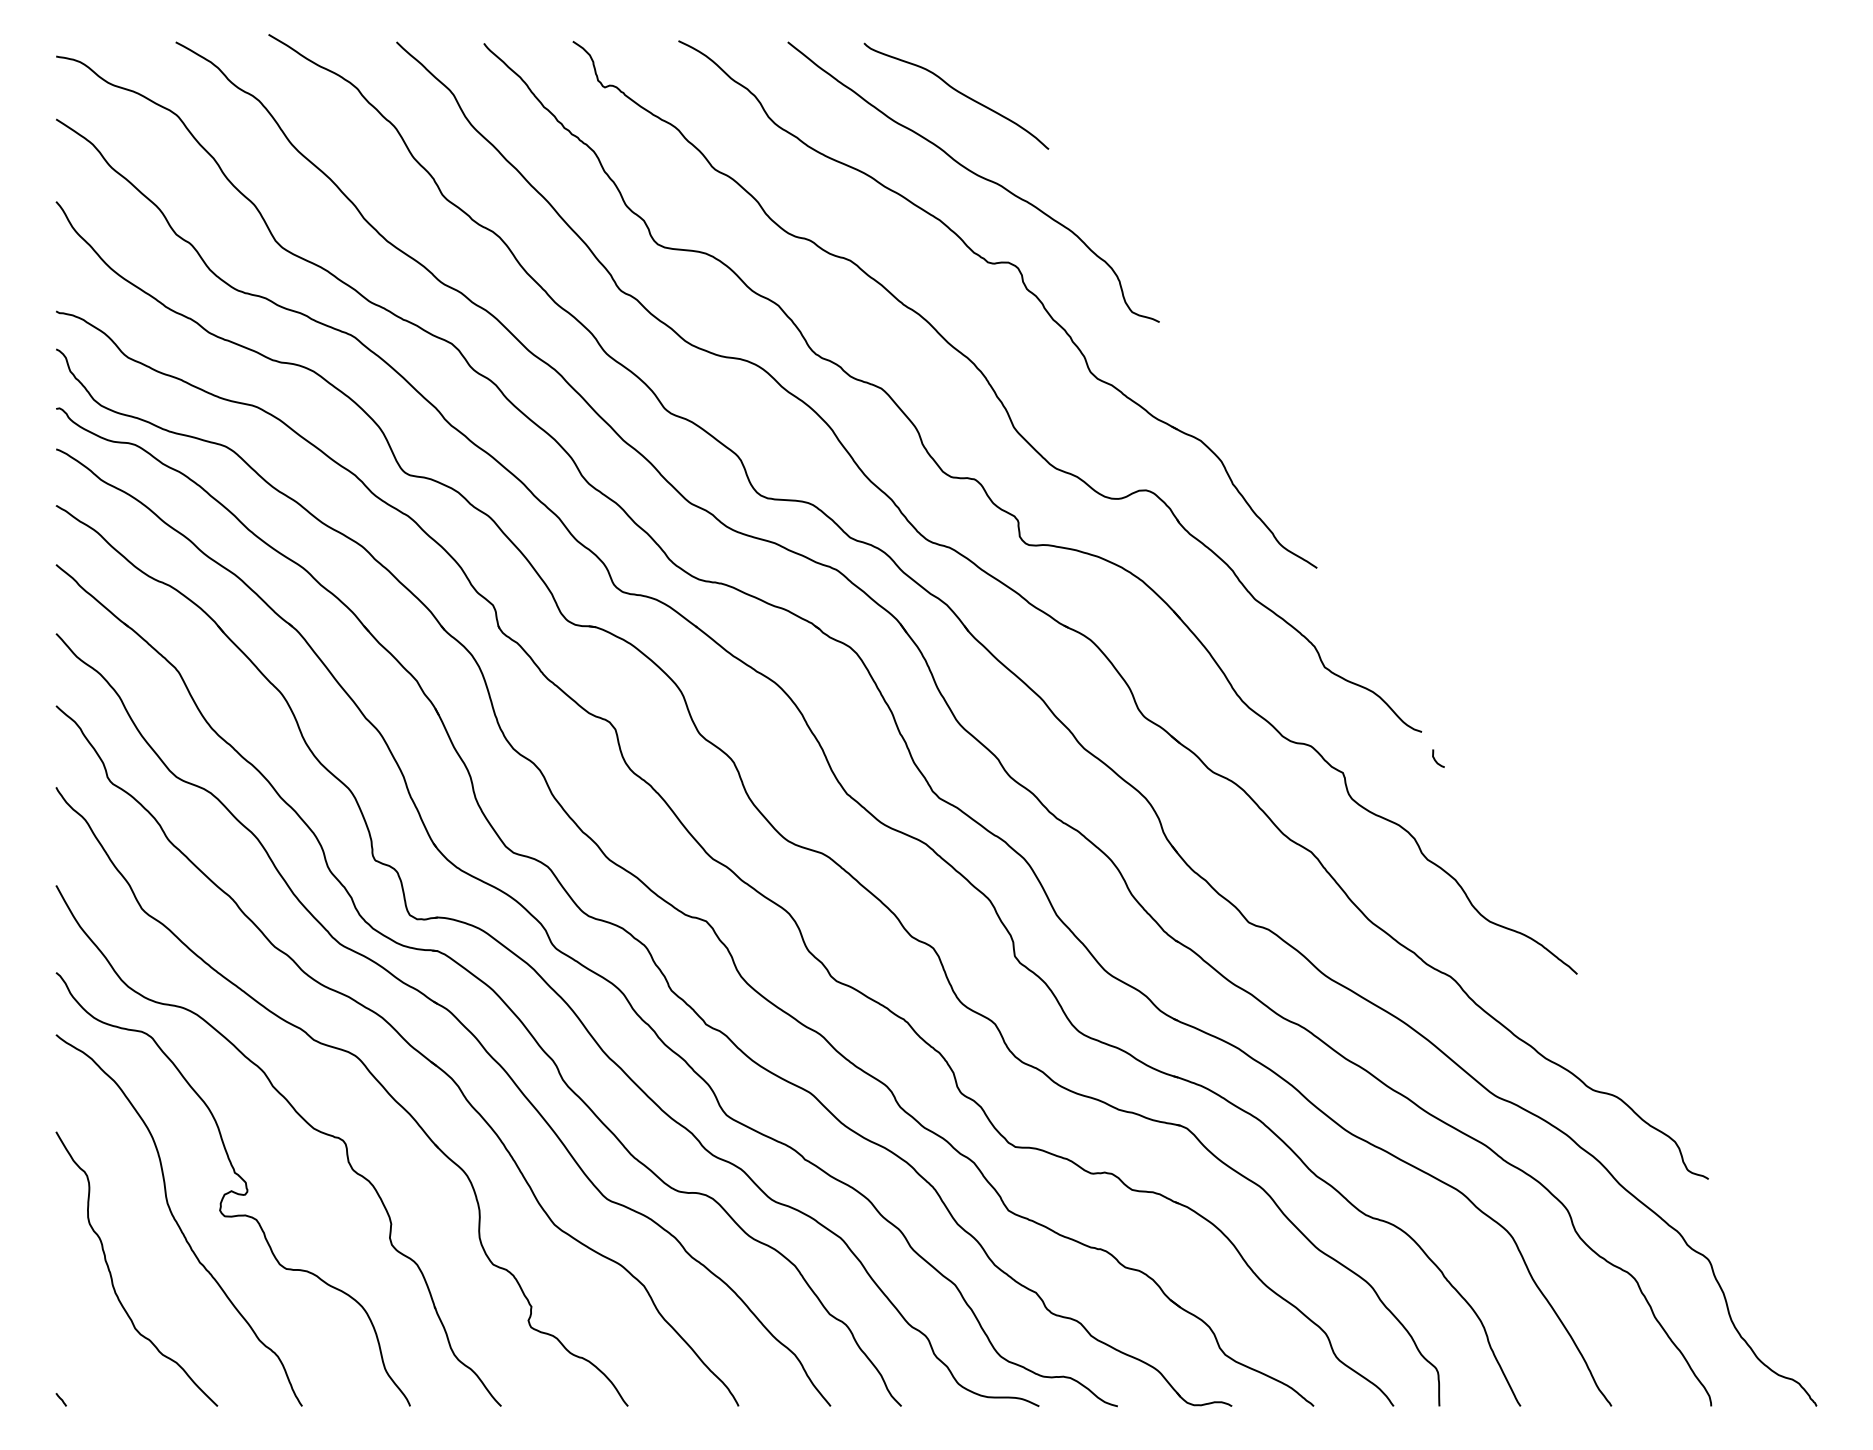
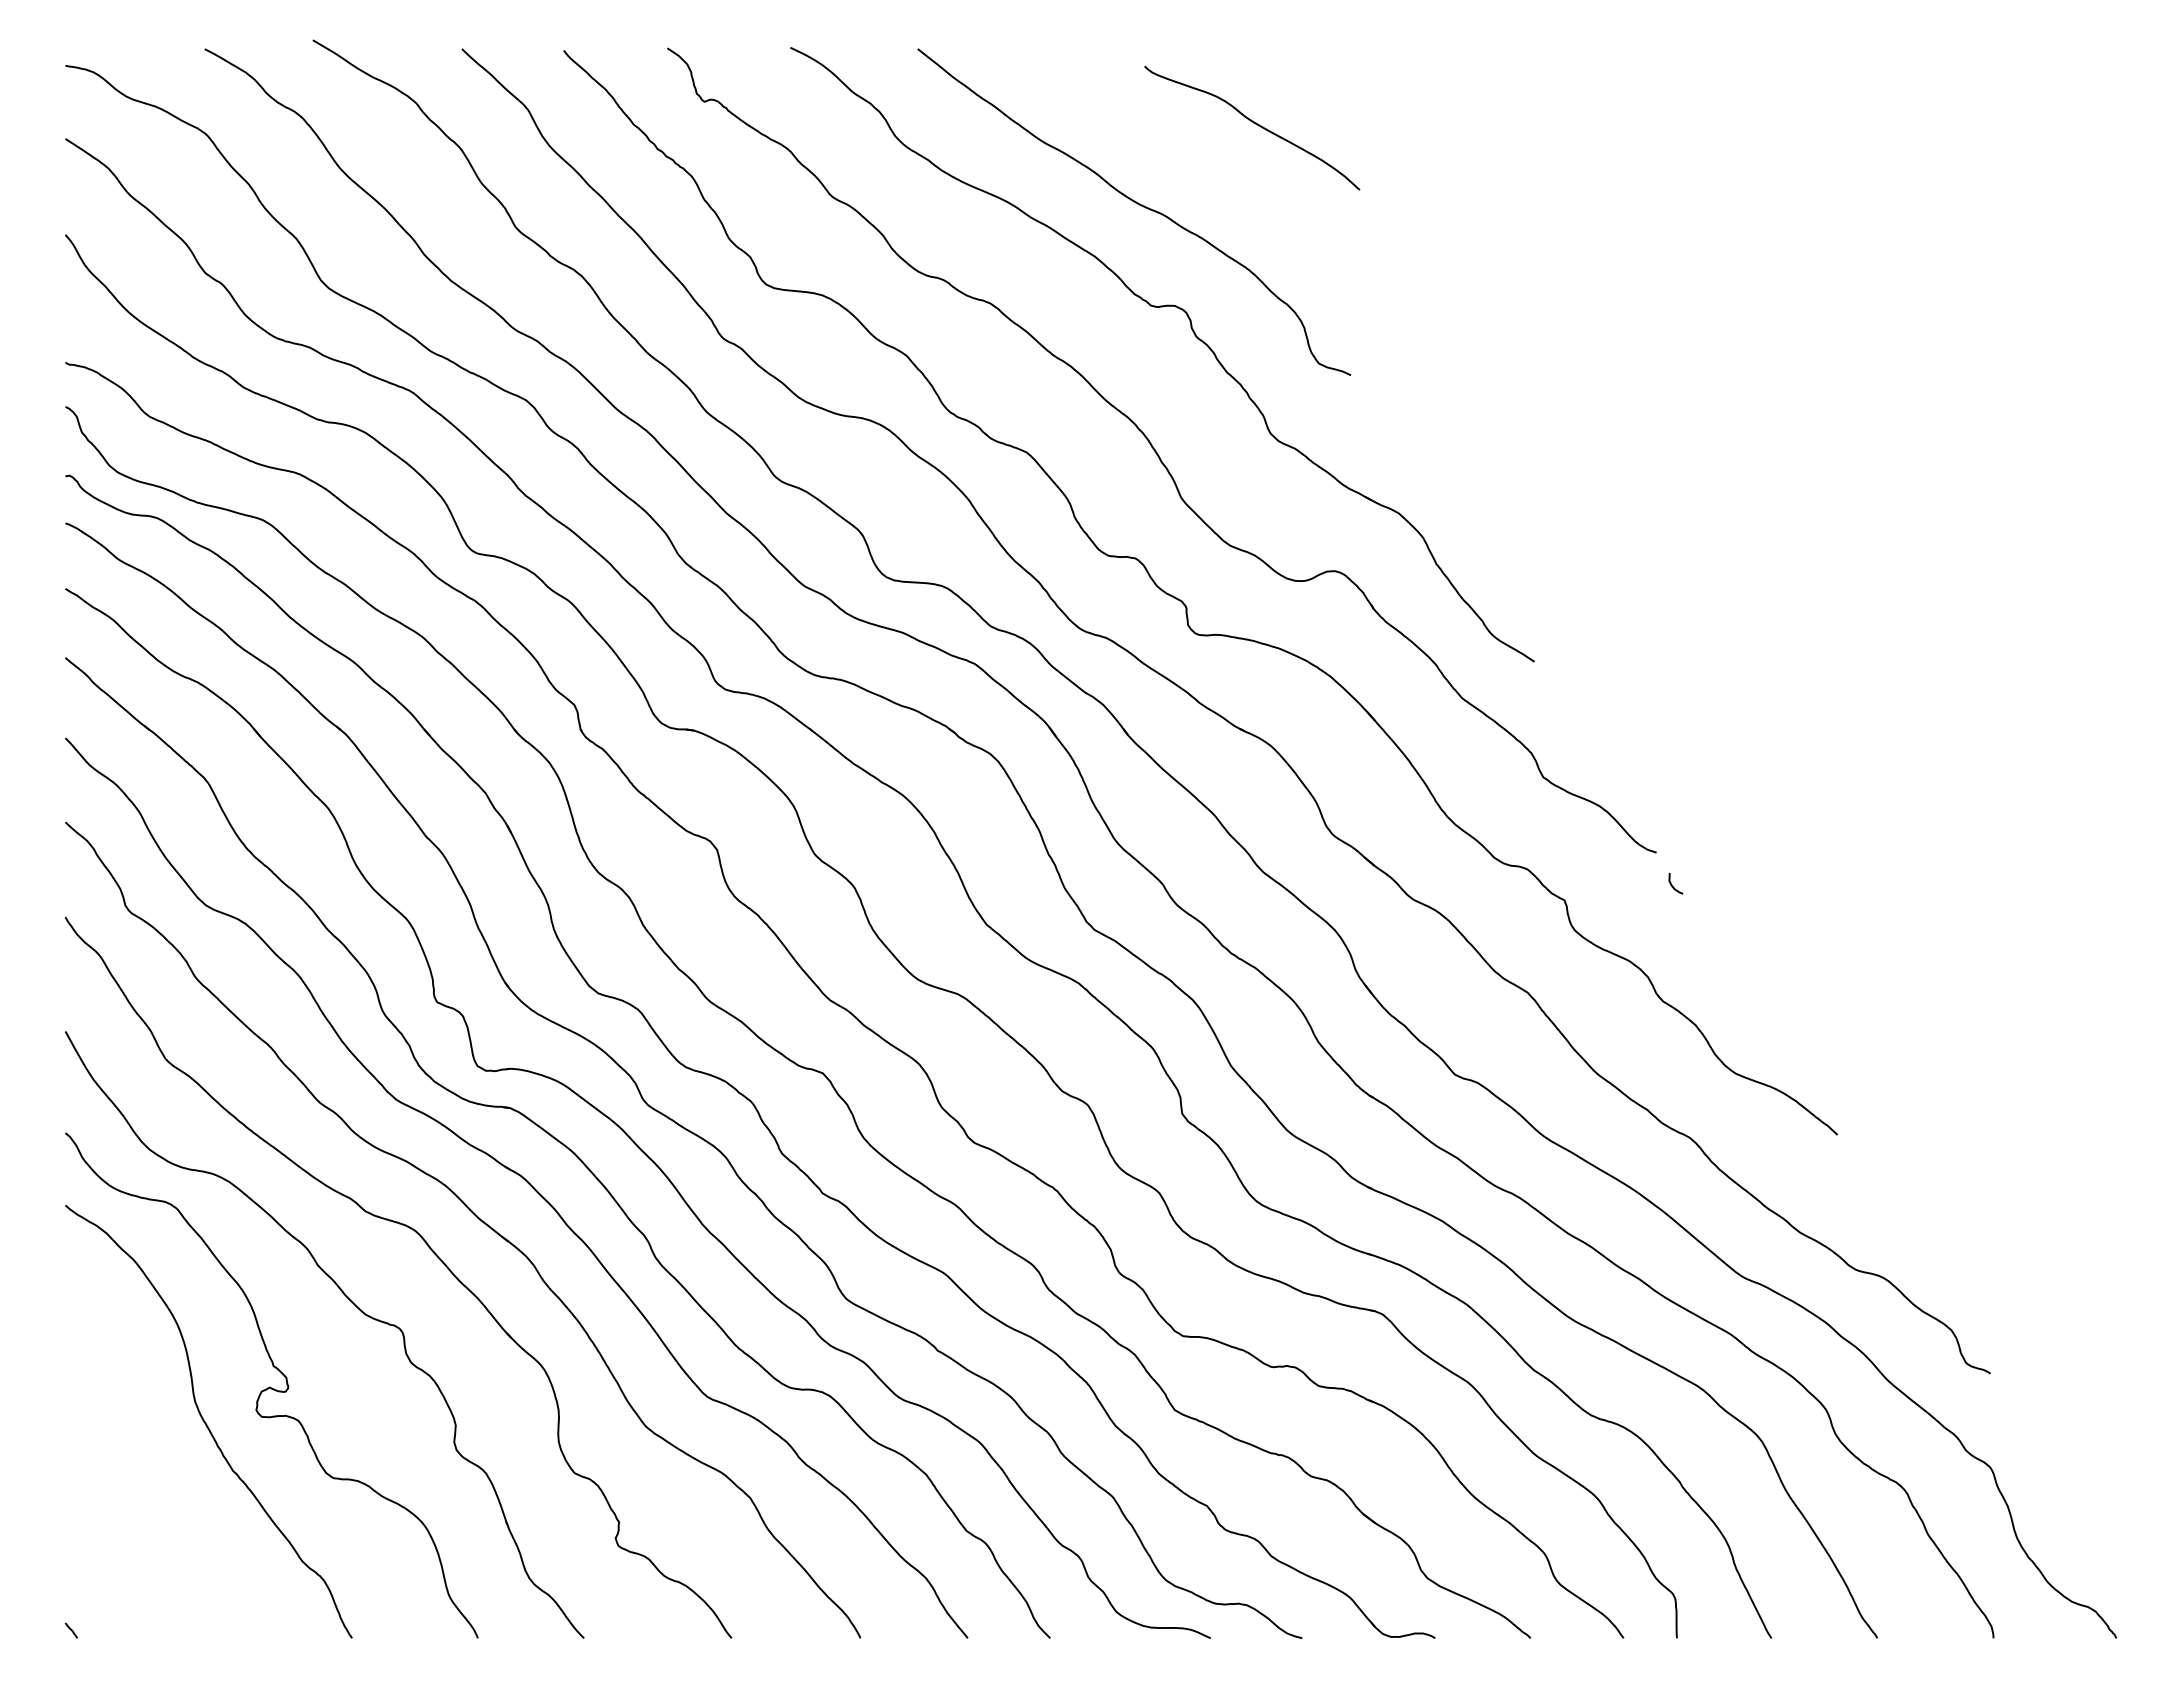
curve: (957, 92) -> (1253, 123), moved
curve: (112, 1276) -> (130, 1486), removed

